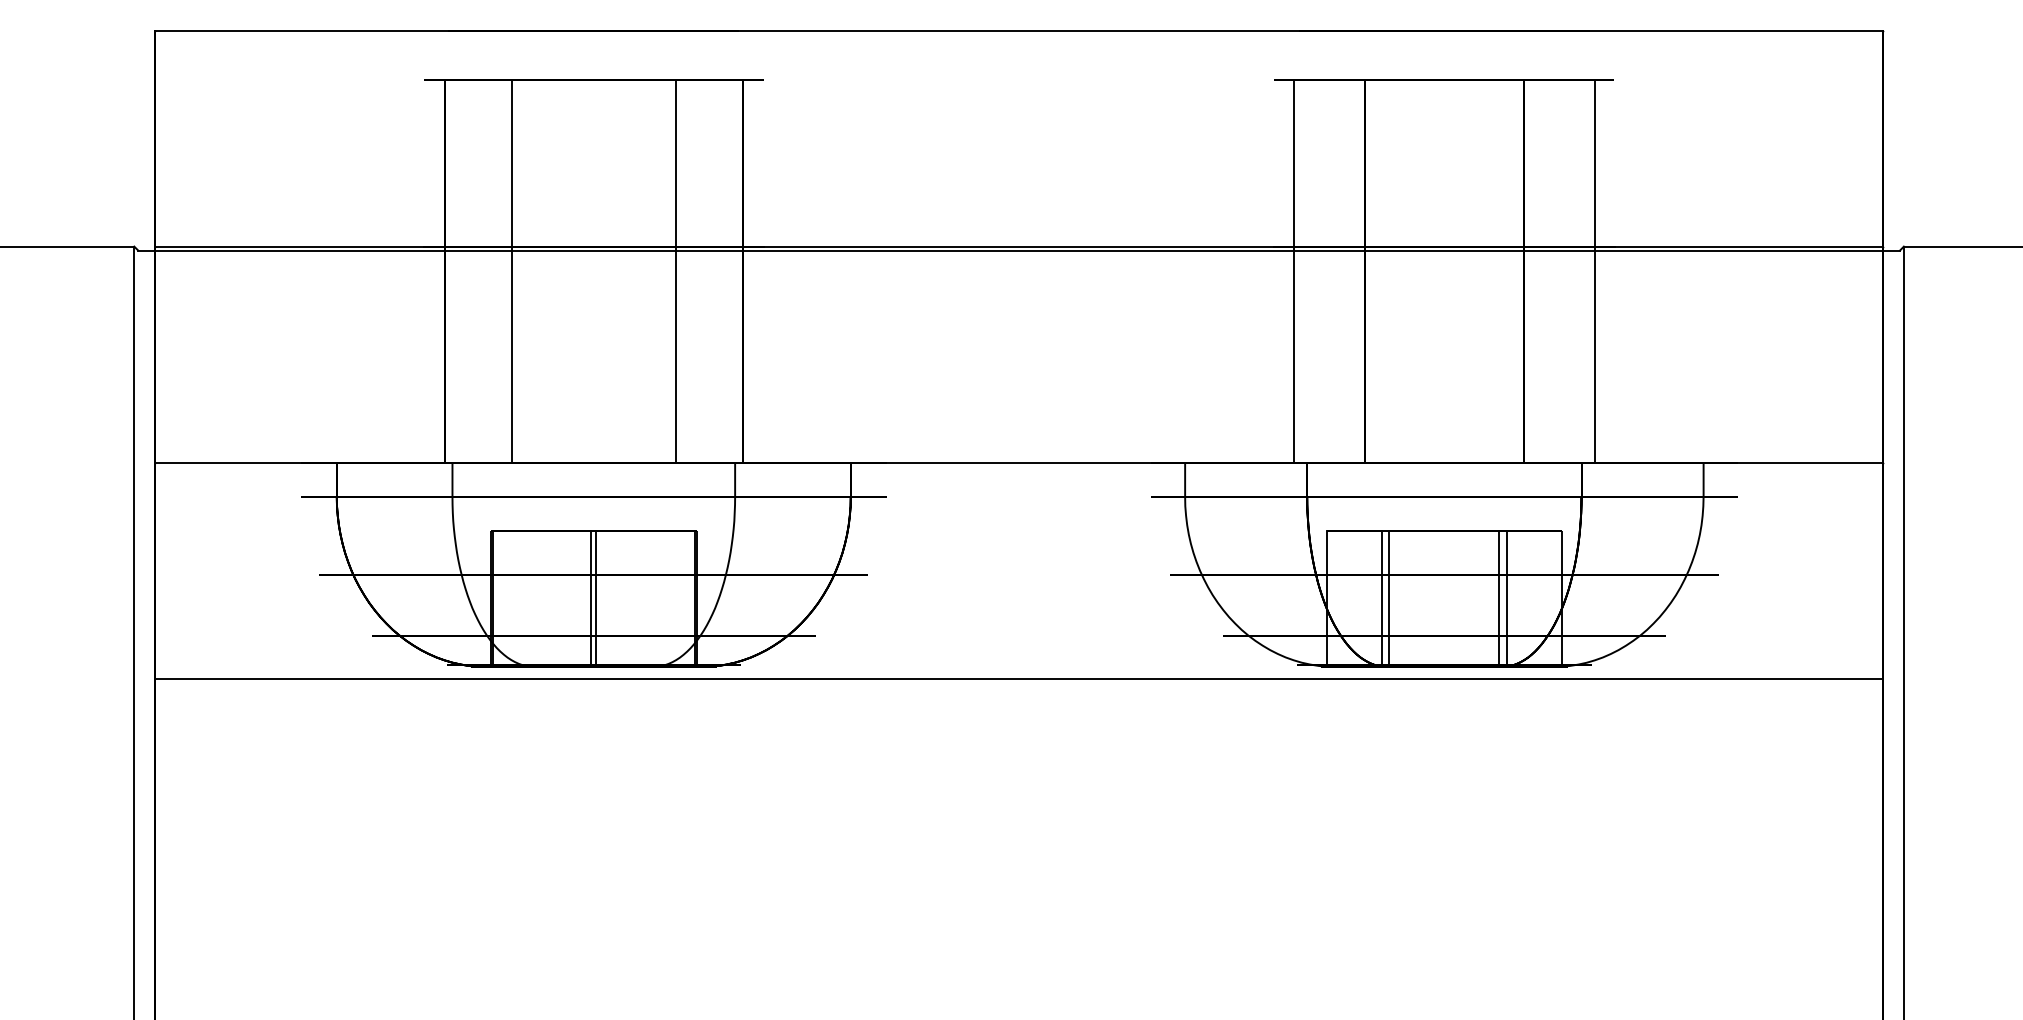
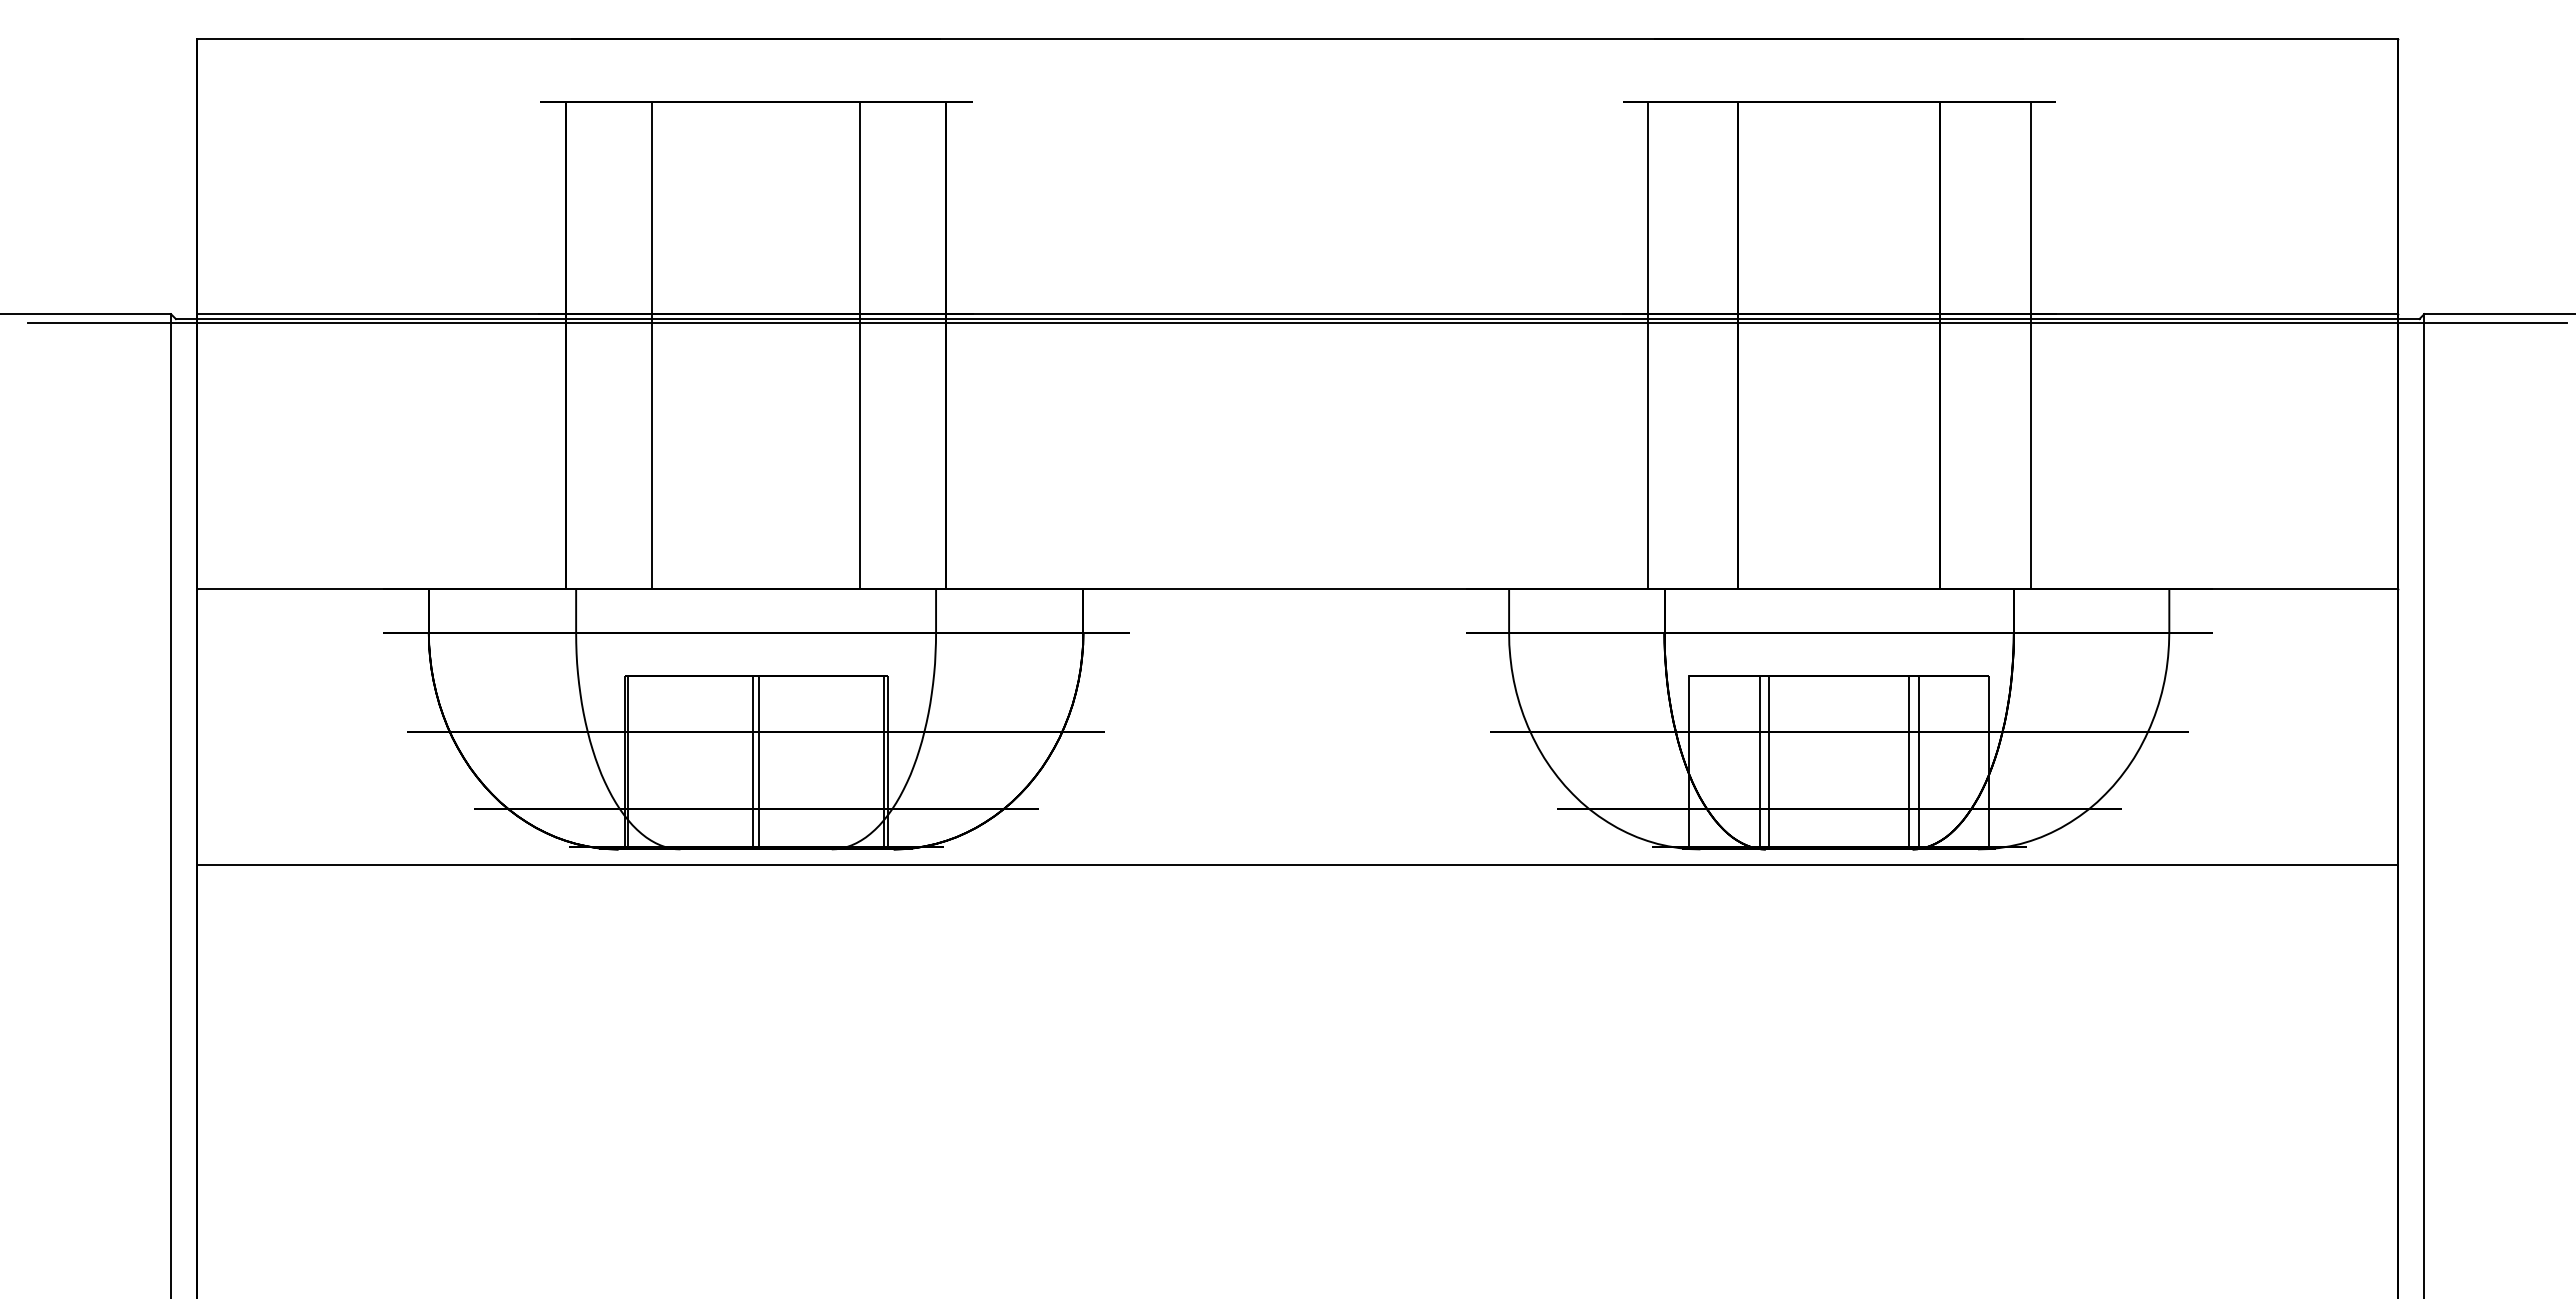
line: (1018, 253) -> (1297, 323), added

